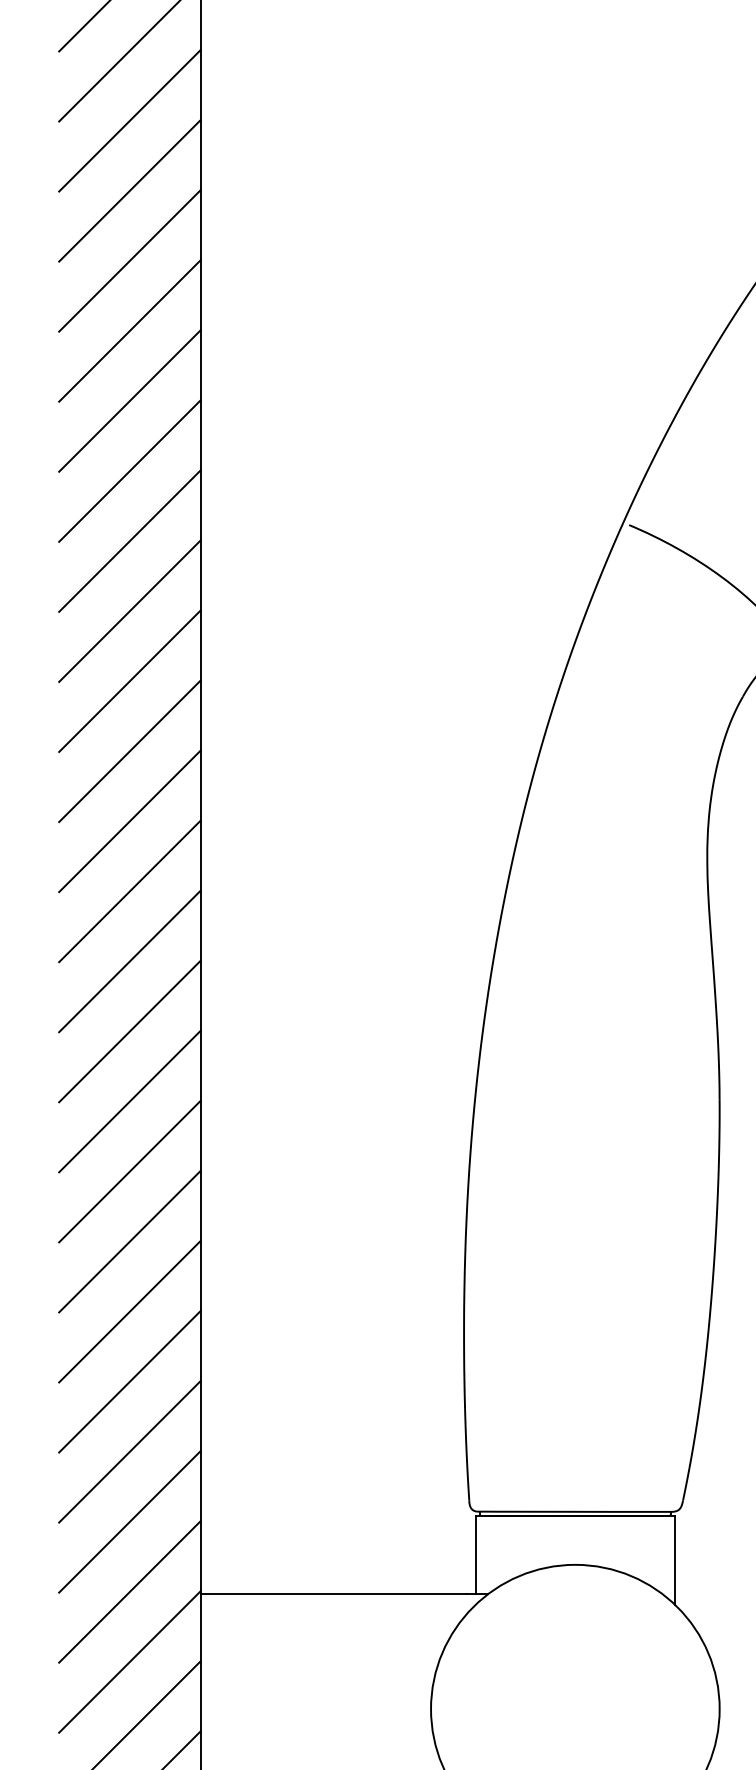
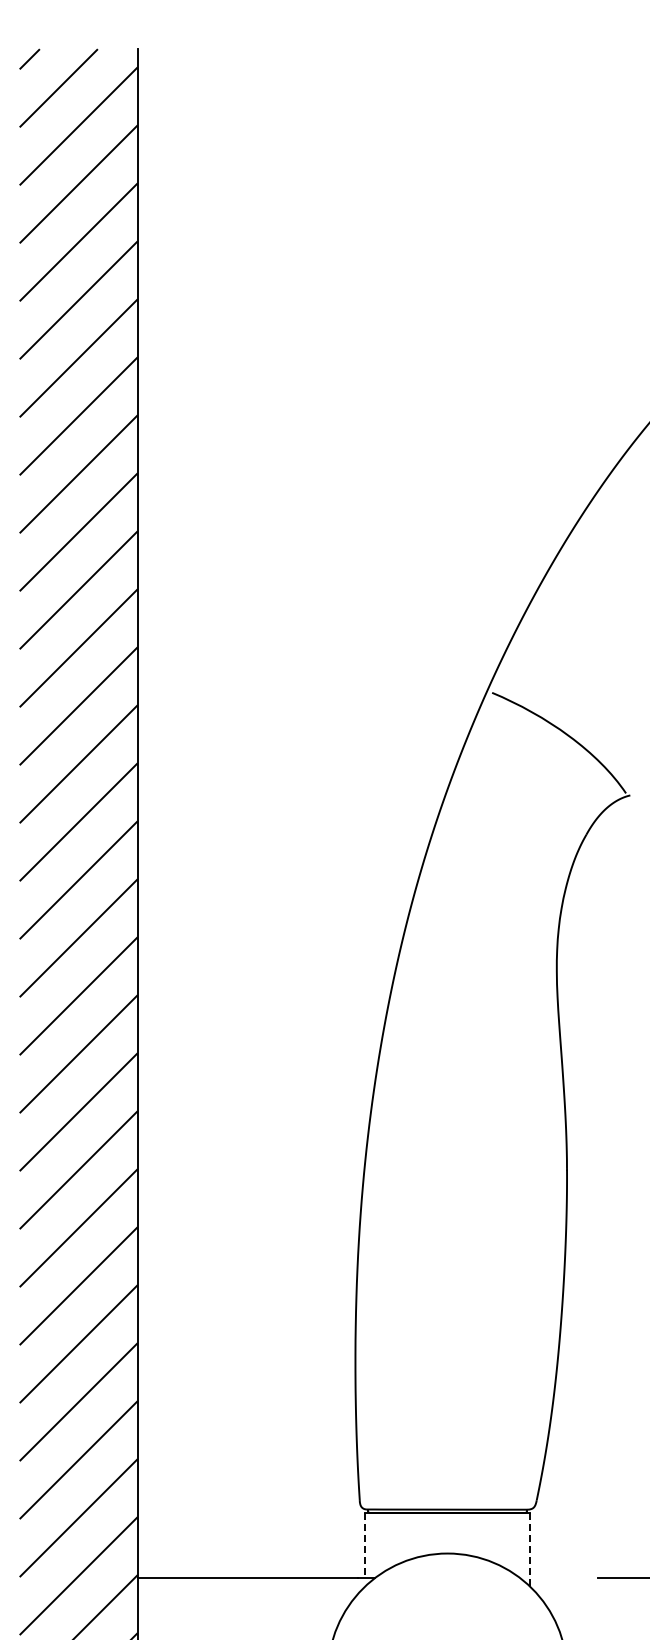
line: (476, 1555) -> (365, 1545), solid -> dashed
line: (674, 1559) -> (529, 1549), solid -> dashed

